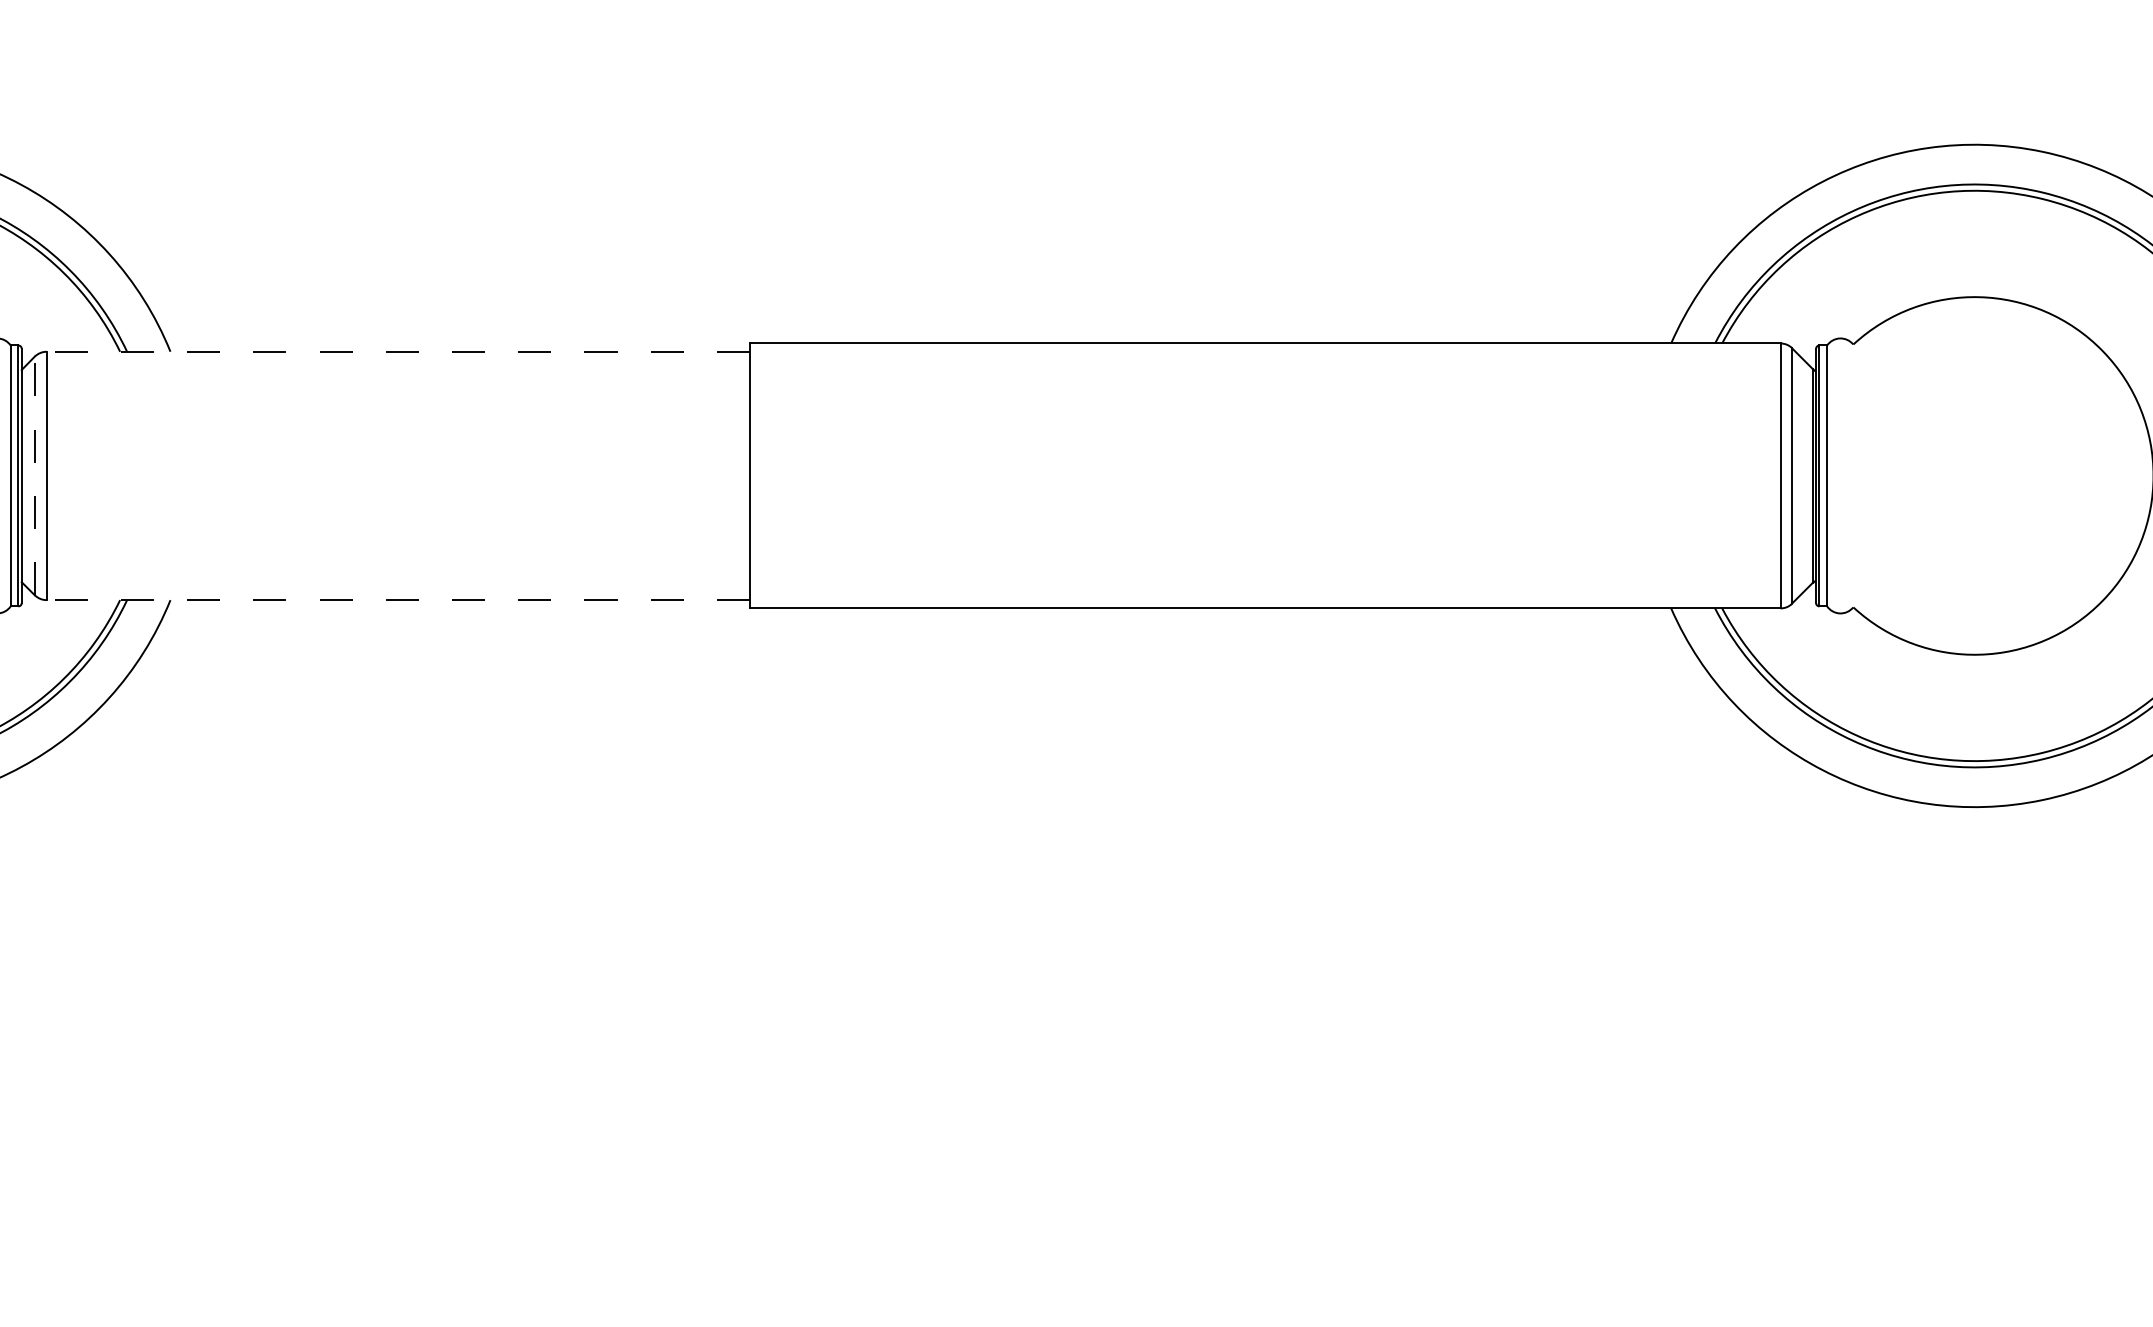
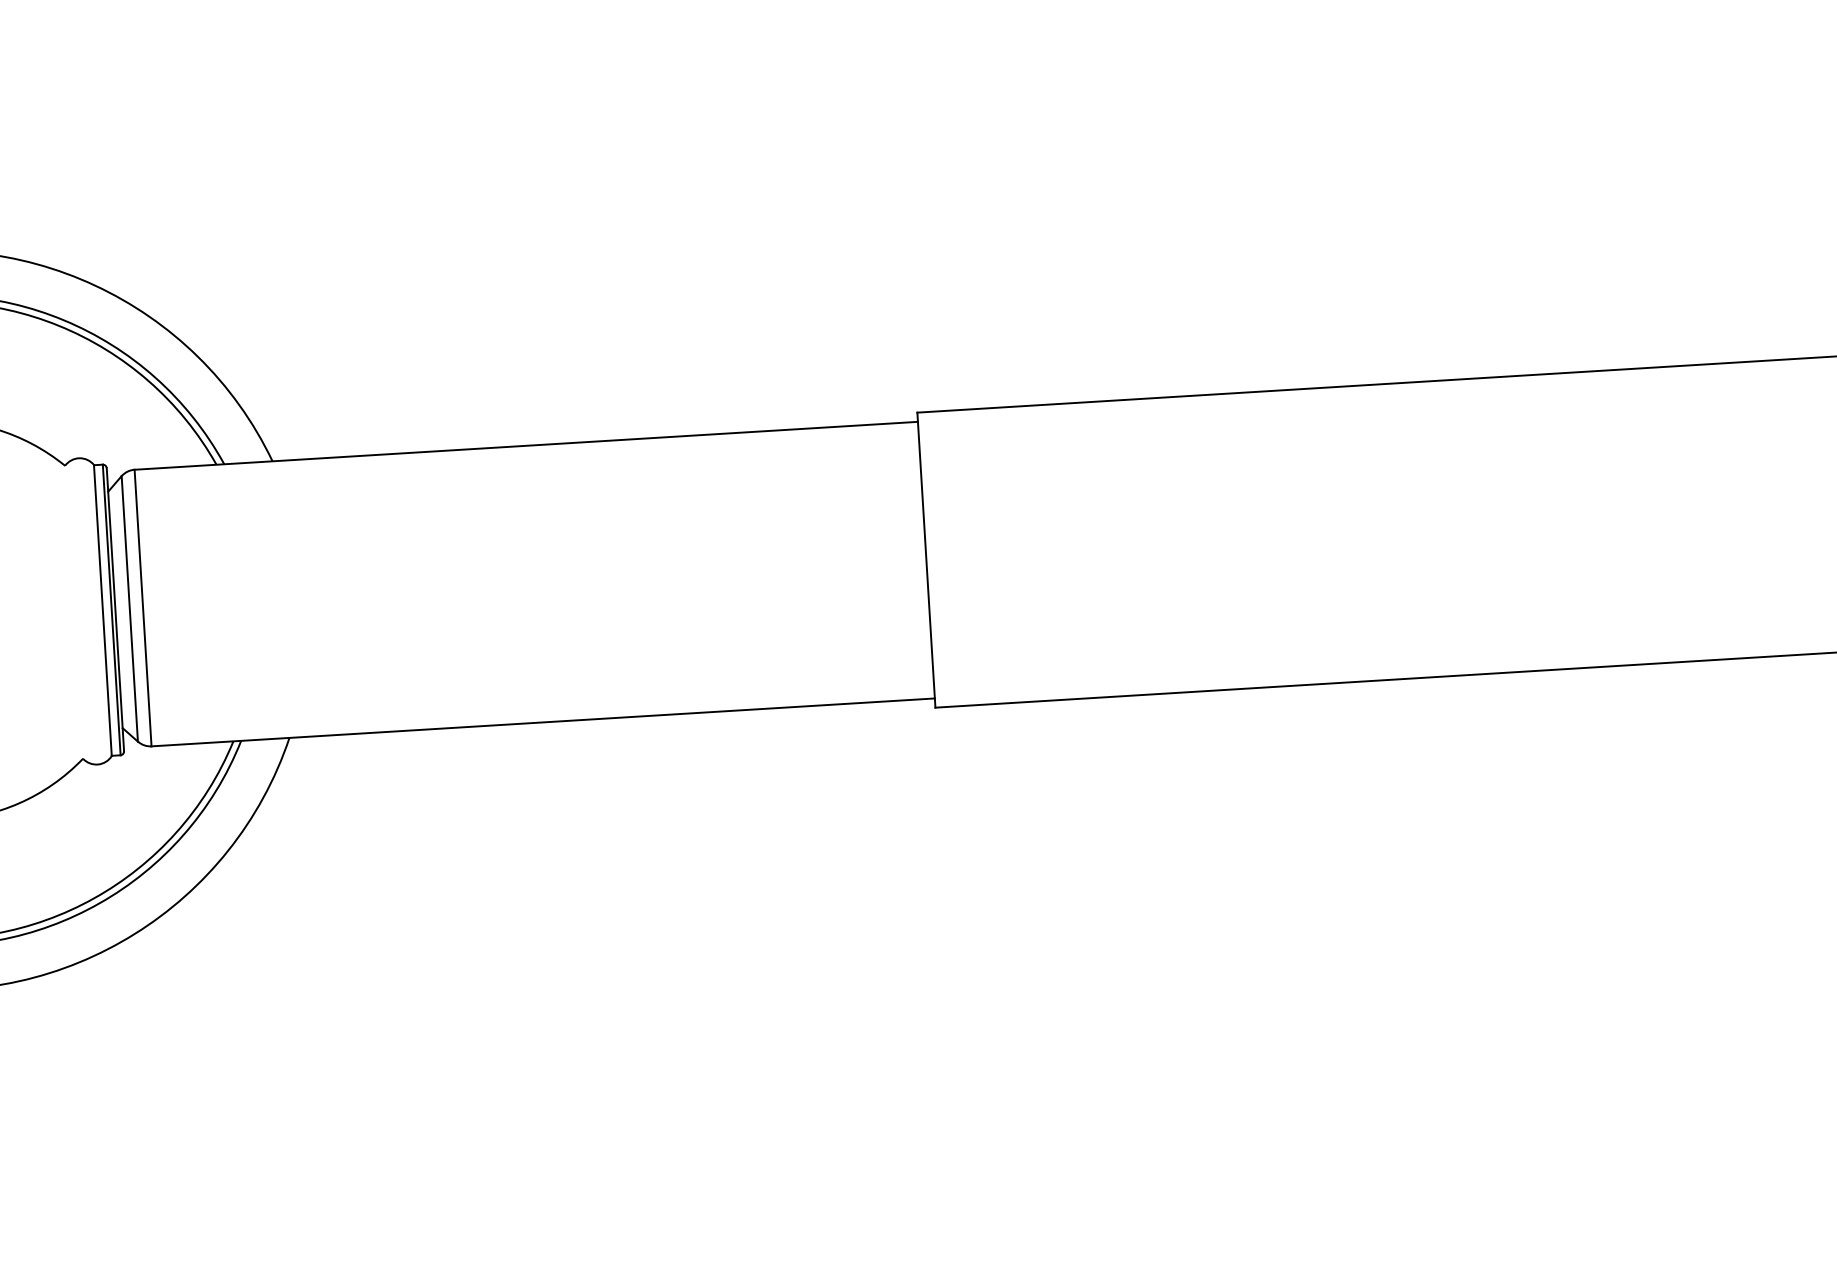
line: (398, 351) -> (526, 445), dashed -> solid
line: (34, 475) -> (129, 608), dashed -> solid
line: (398, 600) -> (543, 722), dashed -> solid

